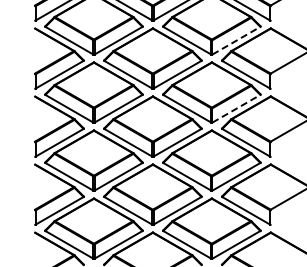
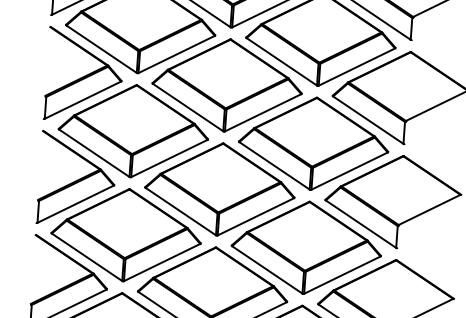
line: (236, 40) -> (357, 66), dashed -> solid
line: (236, 108) -> (349, 170), dashed -> solid

